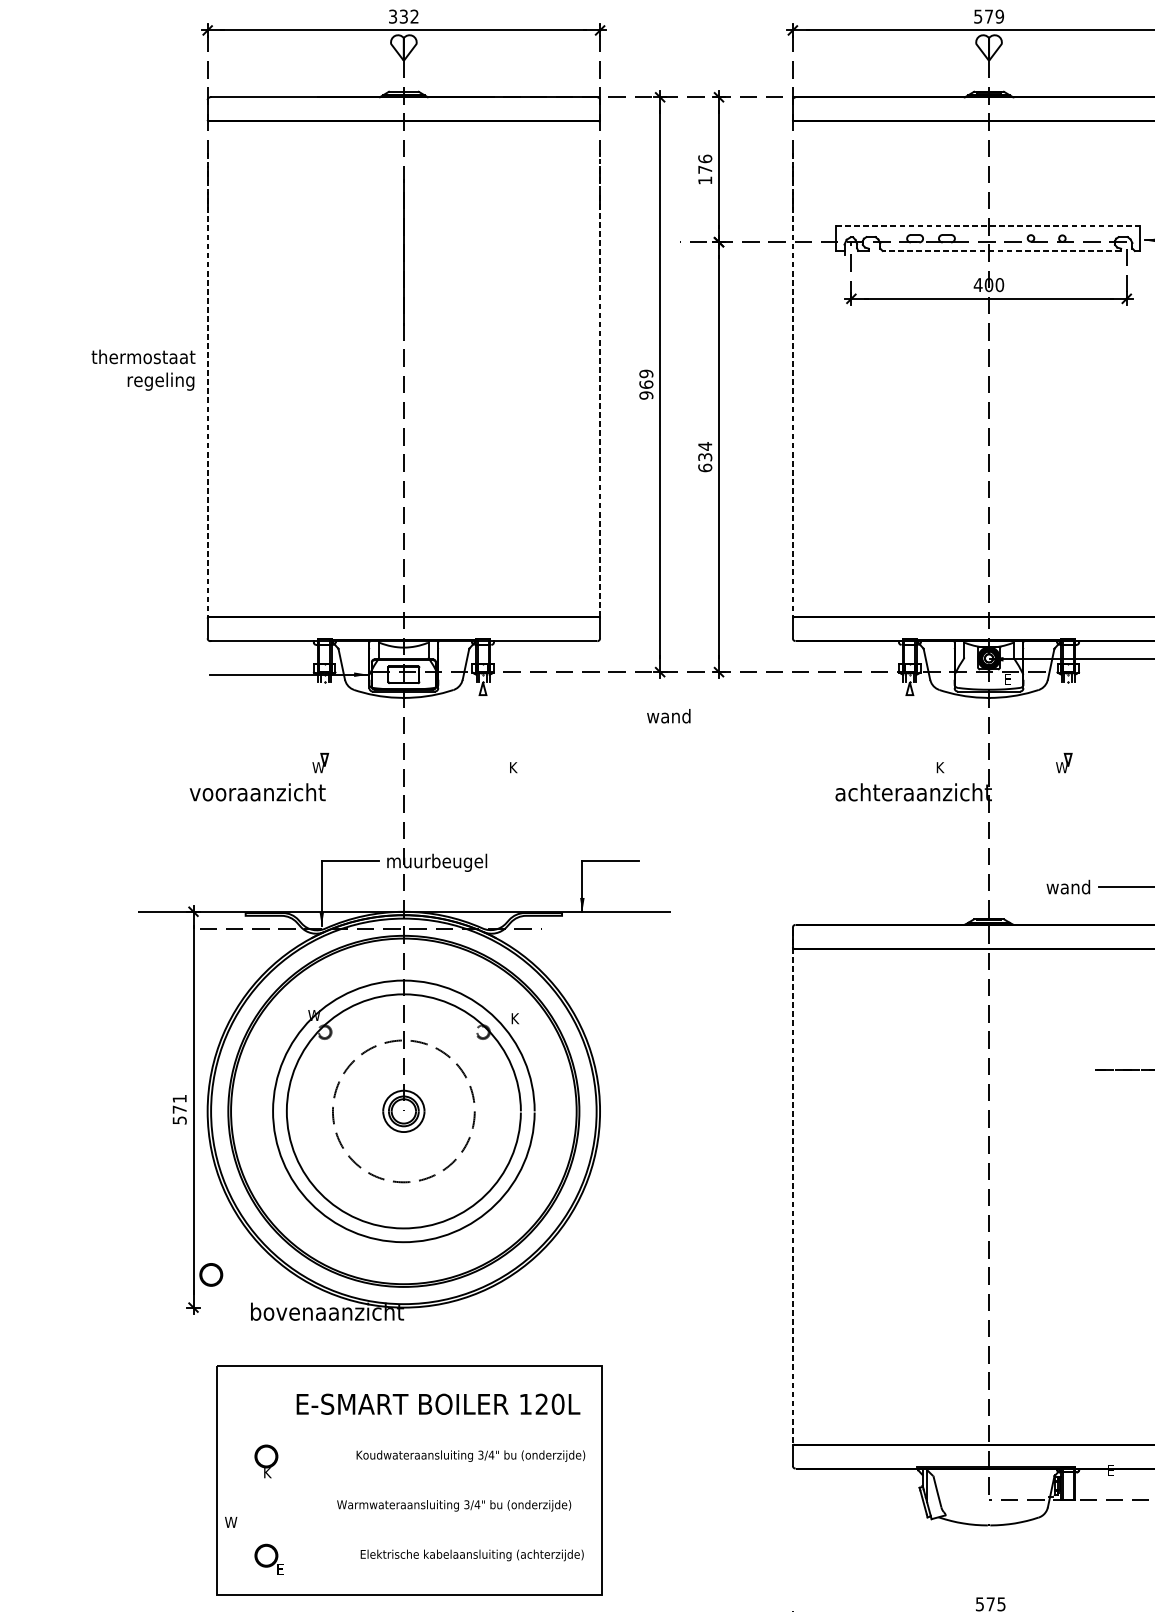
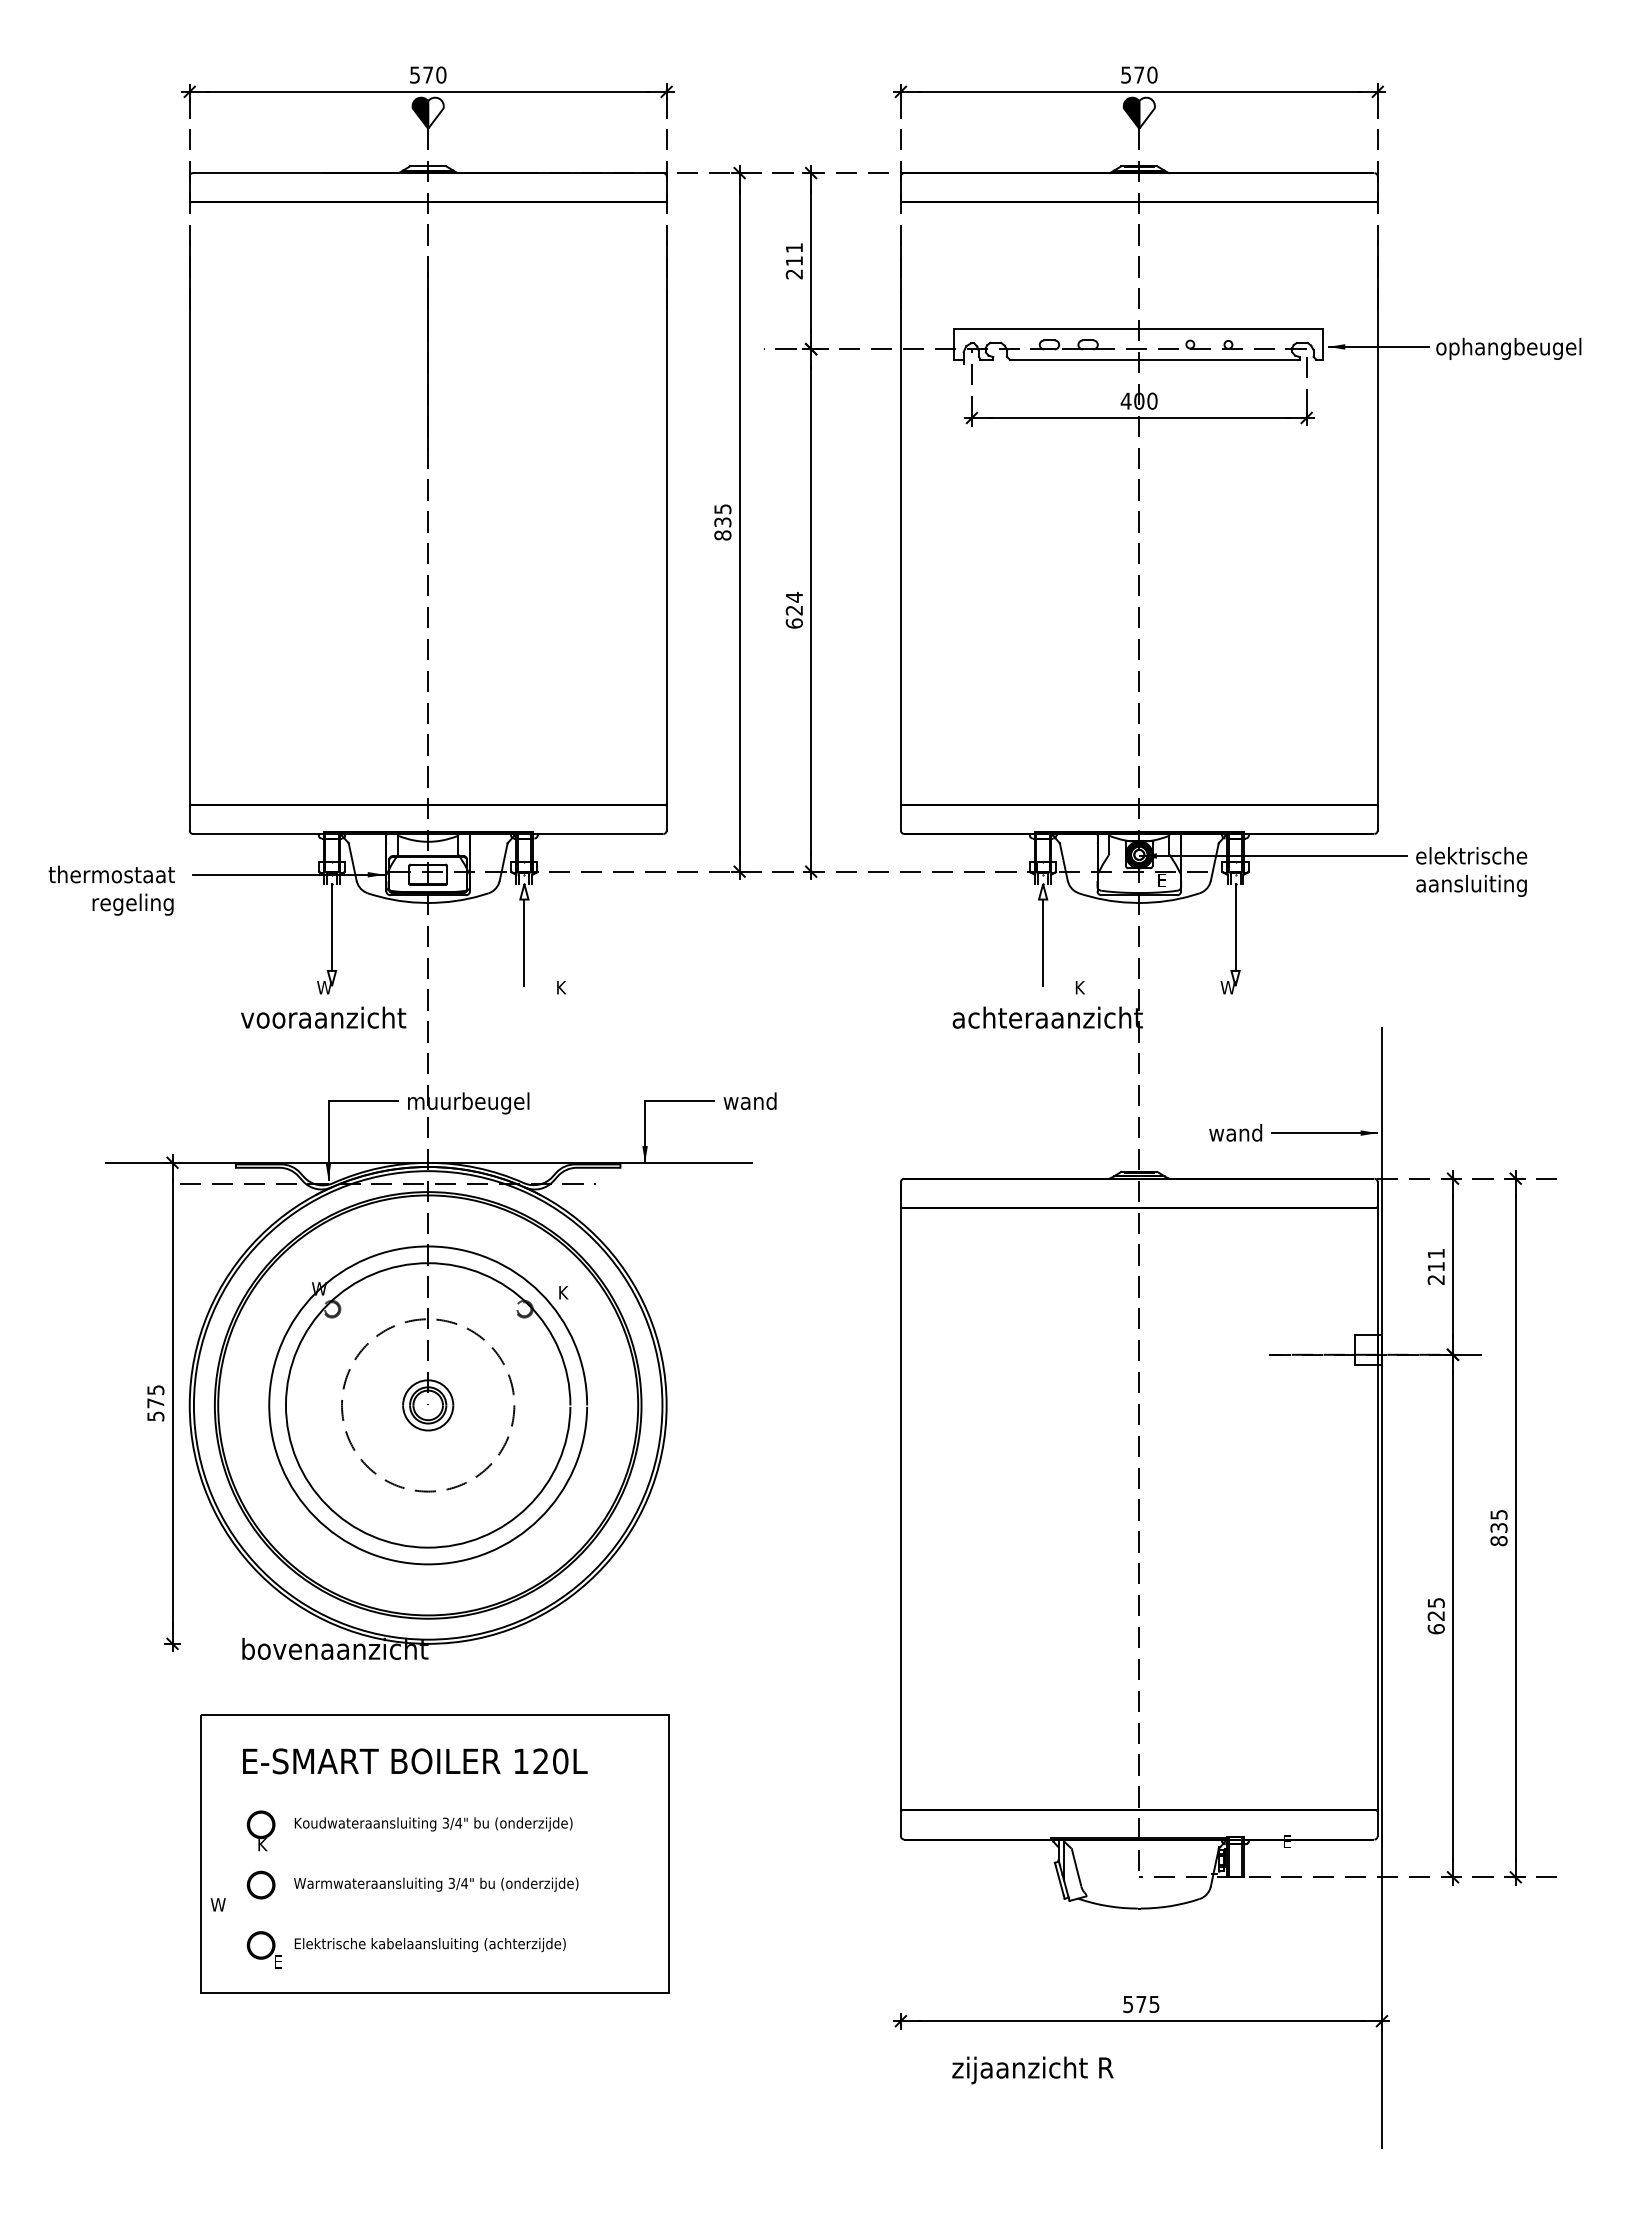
text: (404, 16) -> (428, 74), 332 -> 570
text: (999, 16) -> (1152, 74), 579 -> 570
fill: (397, 47) -> (420, 112), added
fill: (982, 47) -> (1131, 112), added
text: (704, 169) -> (793, 260), 176 -> 211
line: (988, 226) -> (1138, 329), dashed -> solid
line: (1001, 250) -> (1154, 359), dashed -> solid
text: (143, 370) -> (111, 890), moved
line: (207, 384) -> (189, 522), dashed -> solid
line: (599, 384) -> (666, 522), dashed -> solid
text: (646, 384) -> (722, 522), 969 -> 835
line: (792, 384) -> (900, 522), dashed -> solid
text: (705, 457) -> (794, 610), 634 -> 624
text: (668, 715) -> (749, 1100), moved
line: (324, 718) -> (331, 927), added
line: (1068, 718) -> (1235, 927), added
line: (483, 730) -> (524, 942), added
line: (910, 730) -> (1043, 942), added
text: (257, 792) -> (323, 1017), moved
text: (179, 1099) -> (155, 1390), 571 -> 575
line: (792, 1187) -> (900, 1497), dashed -> solid
part: (210, 1274) -> (260, 1884), moved
text: (438, 1404) -> (415, 1761), moved
text: (470, 1456) -> (433, 1824), moved
text: (454, 1505) -> (436, 1884), moved
text: (471, 1555) -> (429, 1945), moved

